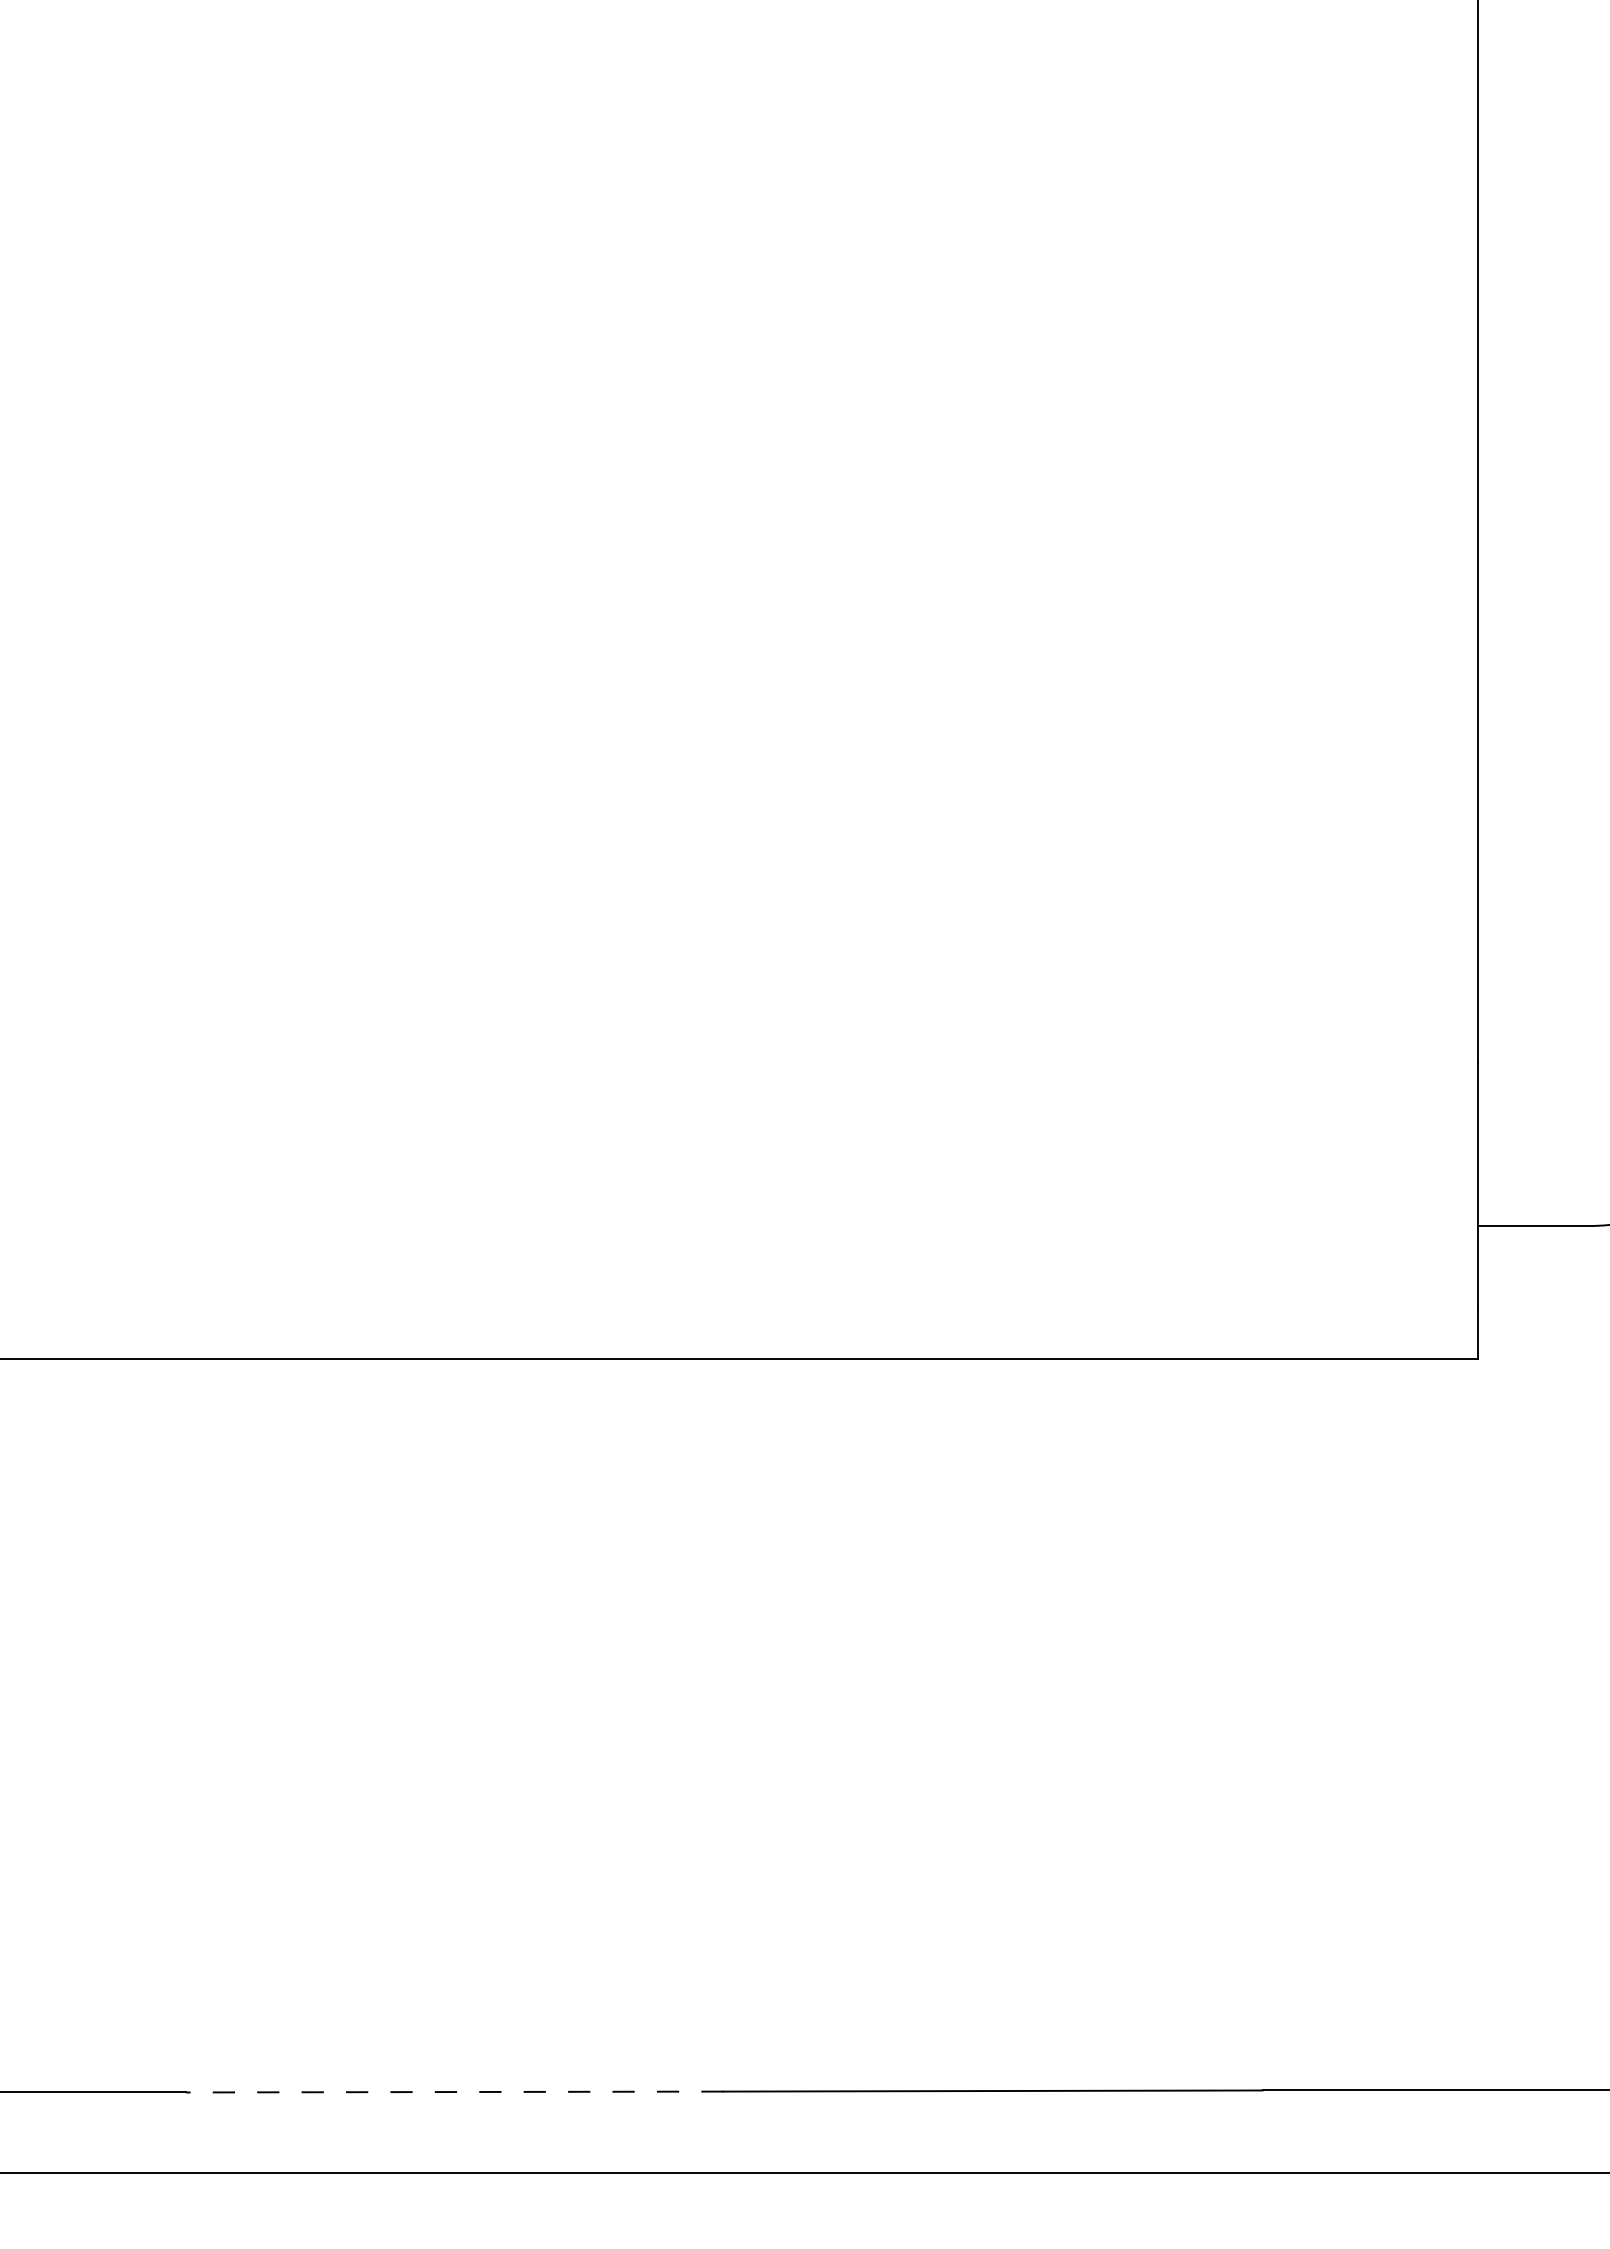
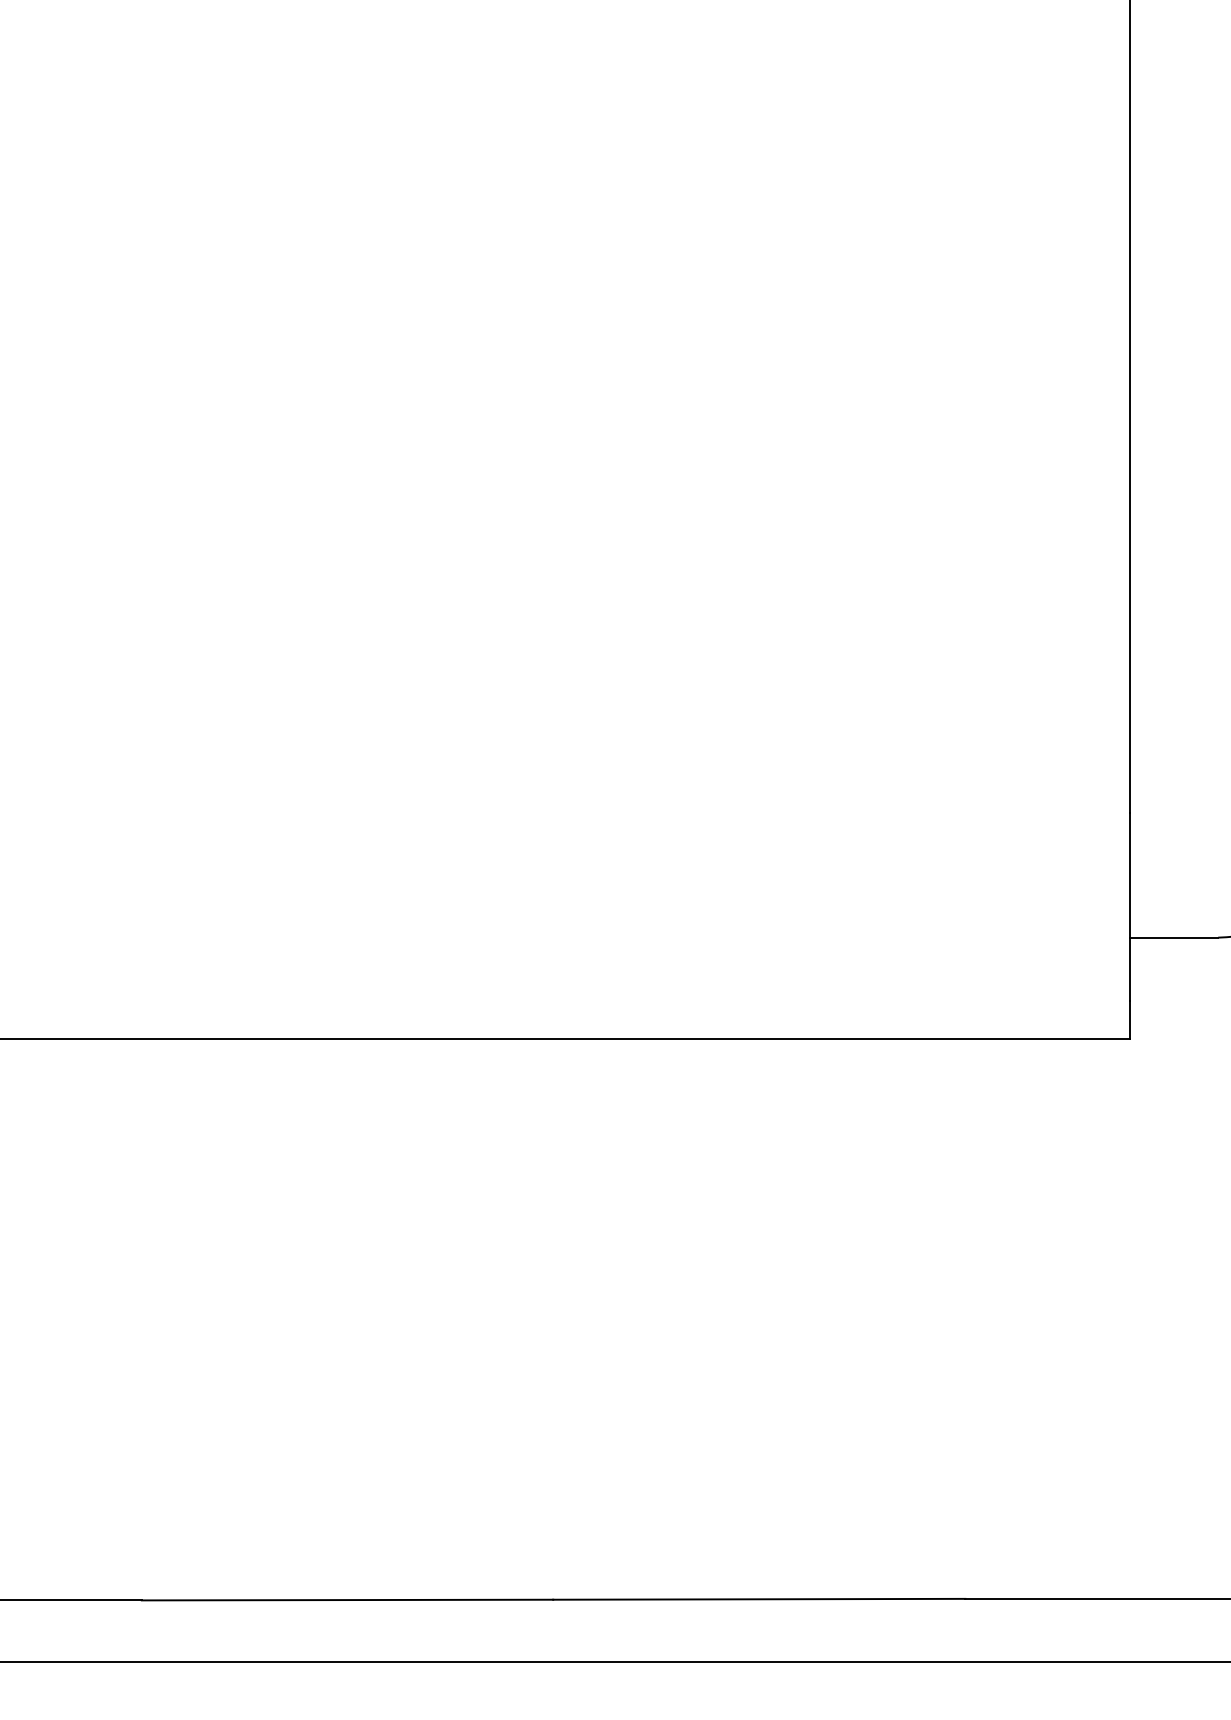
line: (454, 2092) -> (347, 1600), dashed -> solid

